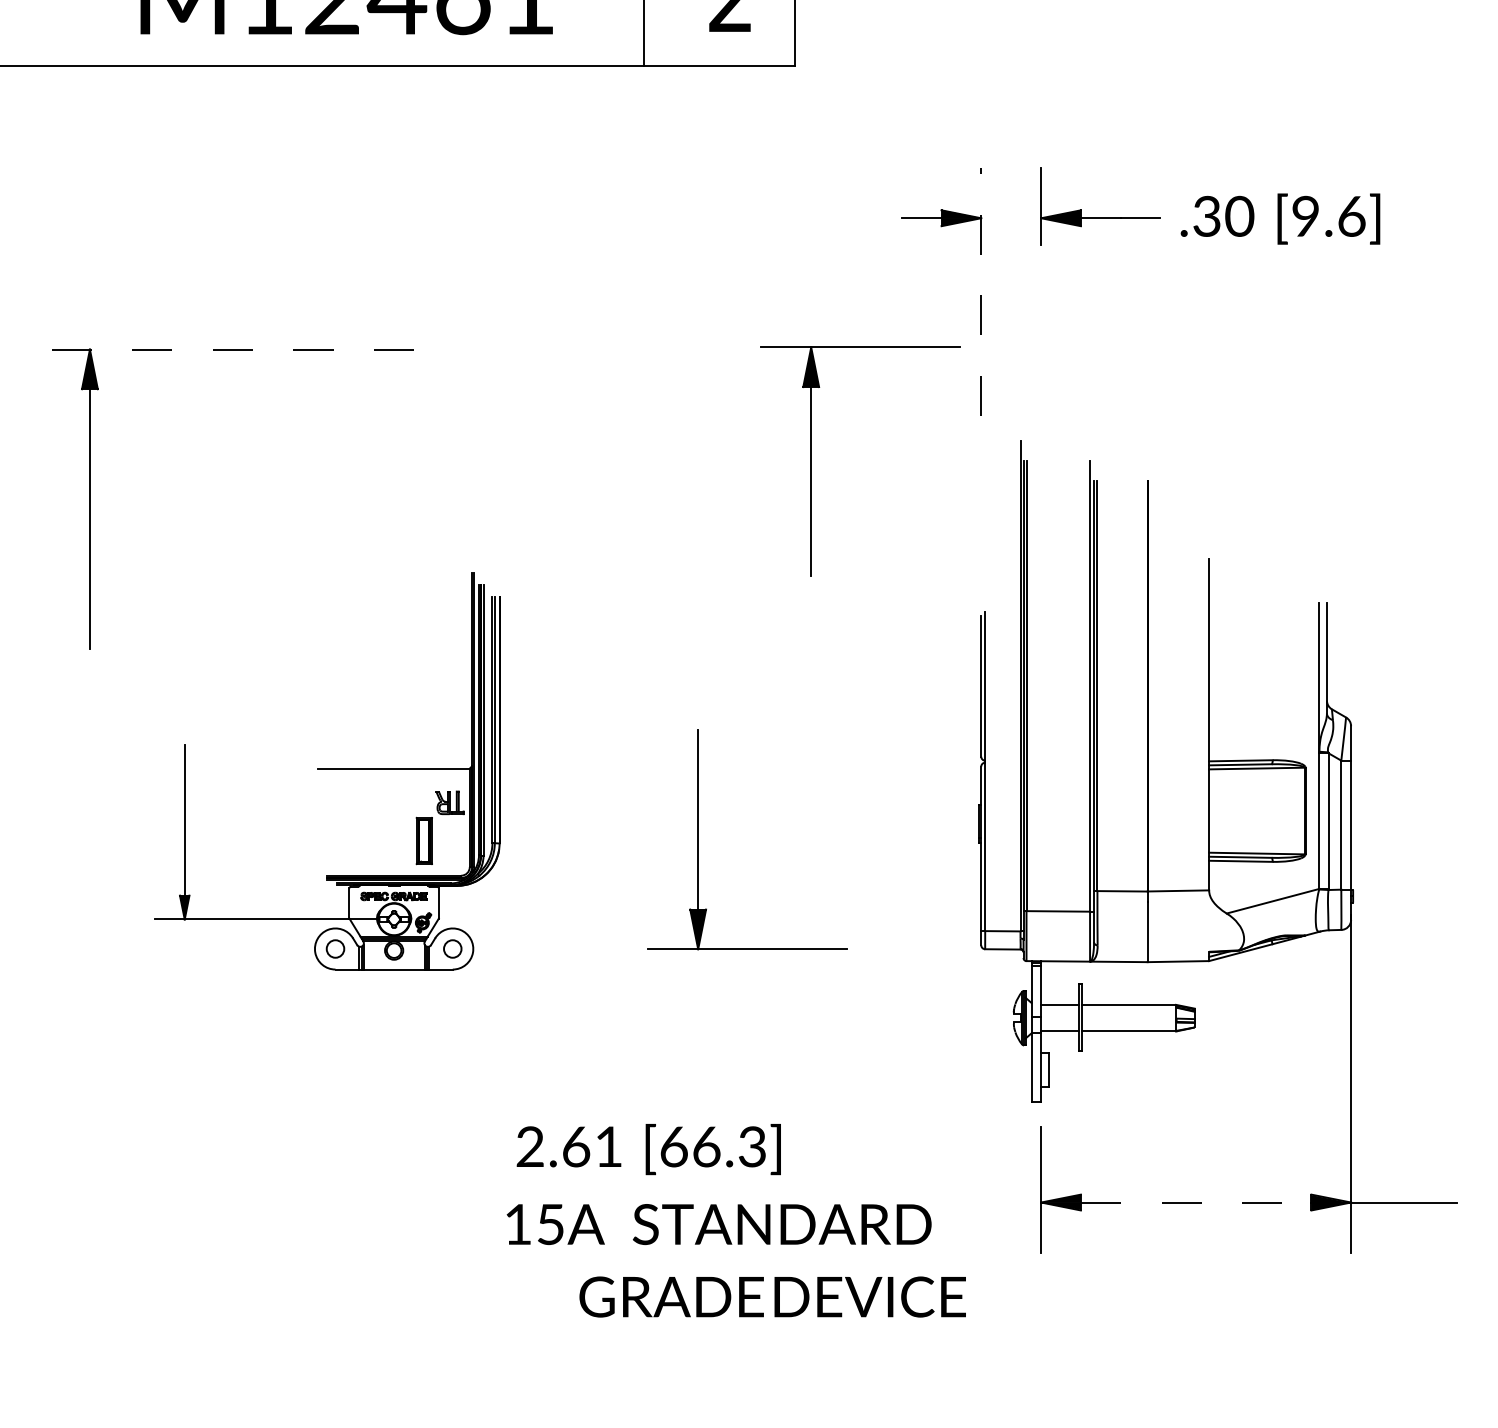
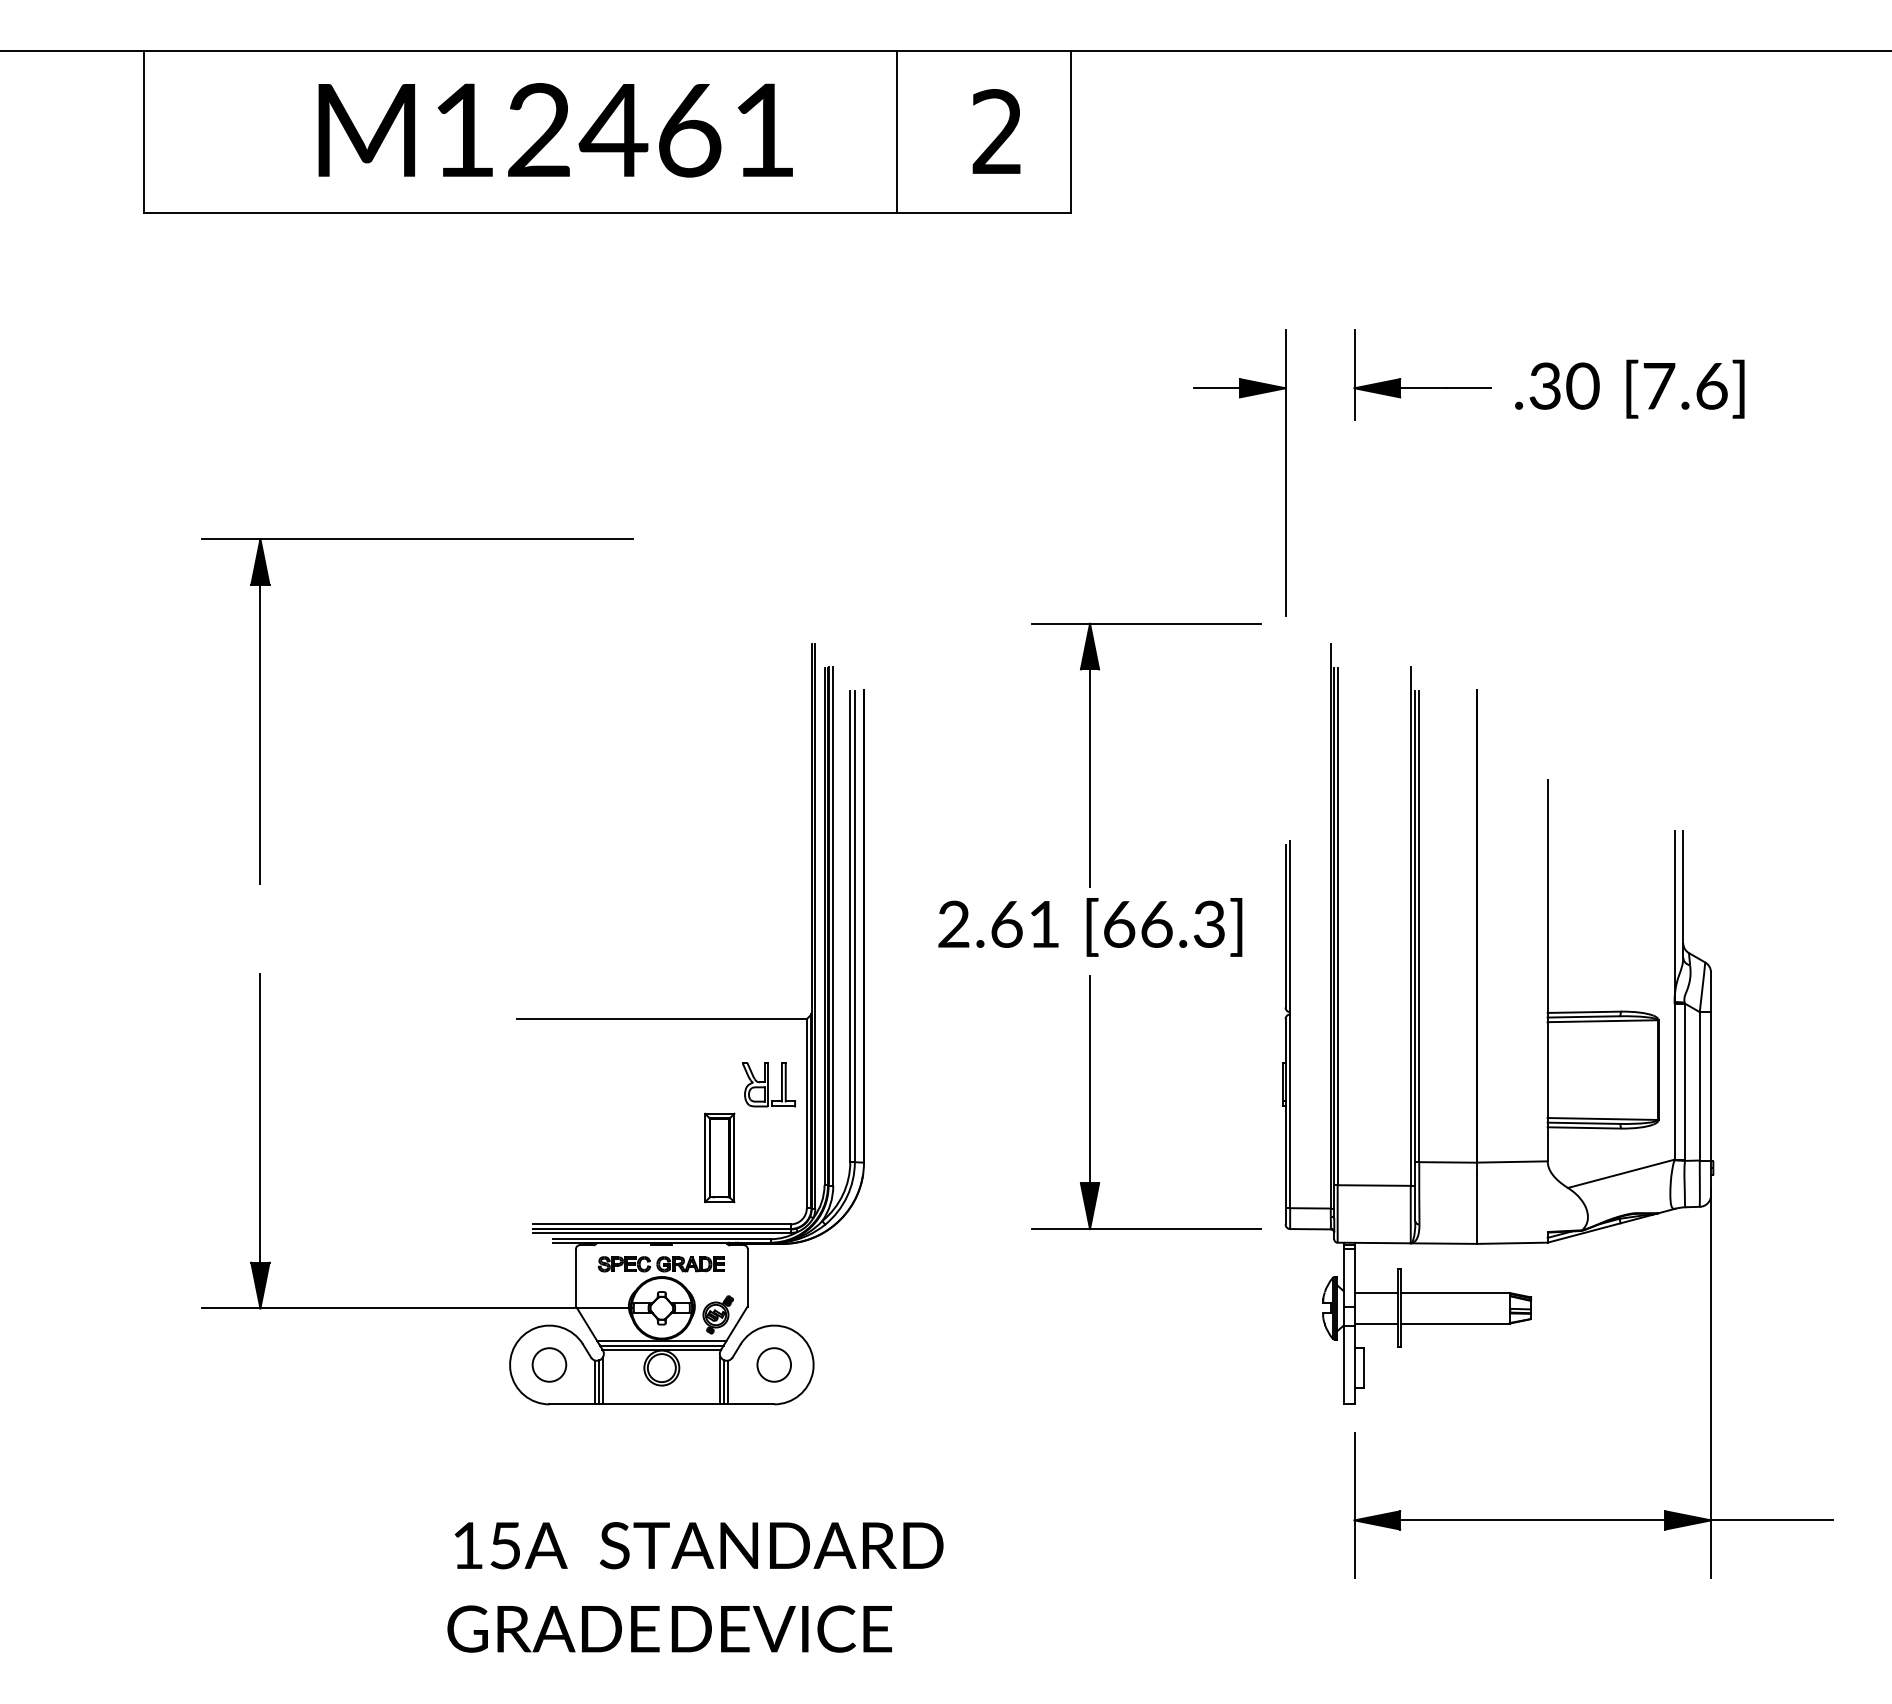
text: (1306, 215) -> (1659, 385), [9.6] -> [7.6]
line: (981, 292) -> (1285, 473), dashed -> solid
line: (226, 349) -> (417, 539), dashed -> solid
part: (811, 461) -> (1090, 754), moved
part: (326, 771) -> (532, 1024), size x1.67
part: (698, 839) -> (1090, 1102), moved
text: (649, 1149) -> (1090, 927), moved
line: (1195, 1202) -> (1532, 1520), dashed -> solid
text: (718, 1224) -> (698, 1545), moved
text: (772, 1296) -> (669, 1628), moved

